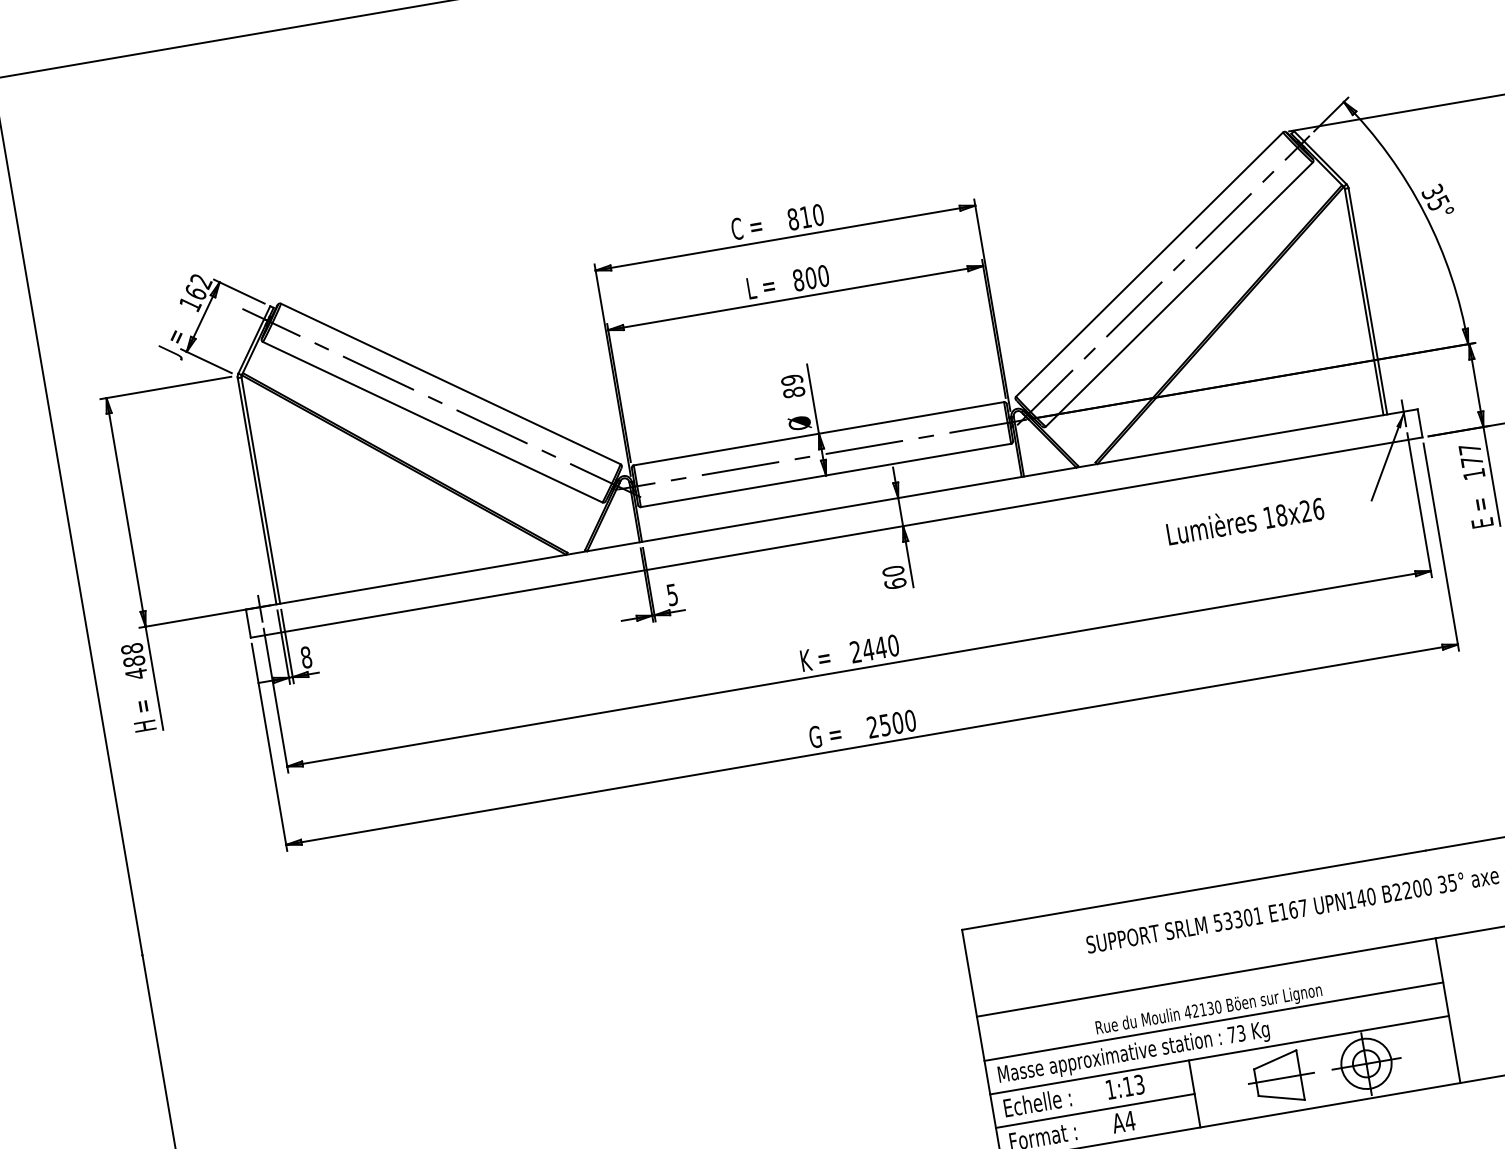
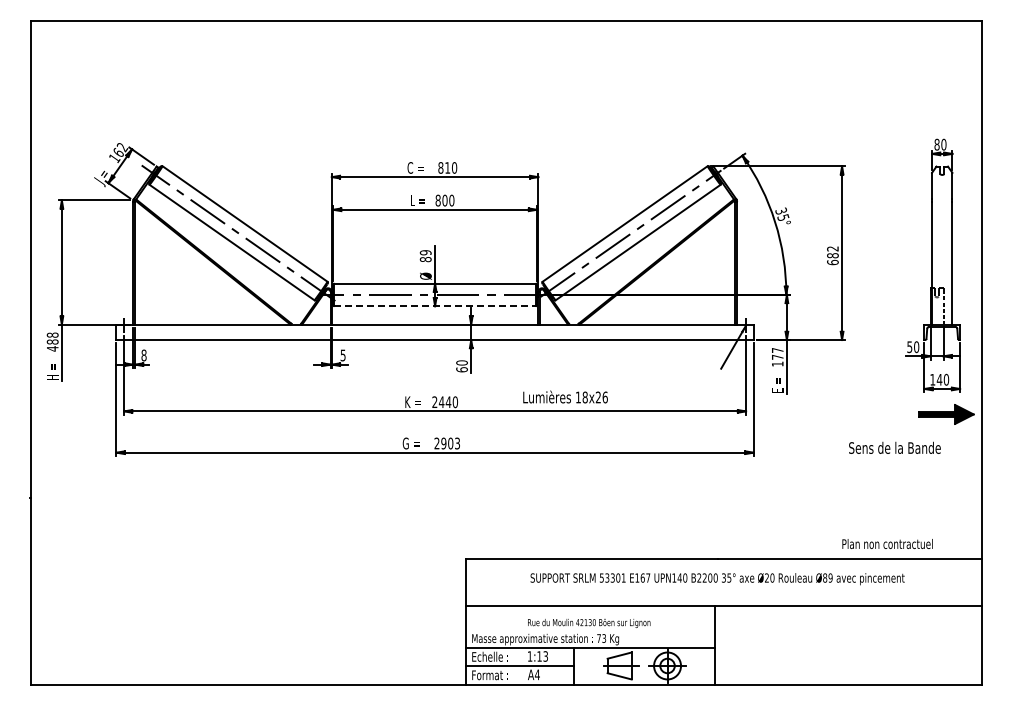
line: (826, 475) -> (435, 306), solid -> dashed
text: (1245, 519) -> (565, 396), moved
text: (897, 722) -> (450, 443), 2500 -> 2903
line: (1213, 1020) -> (590, 629), removed

